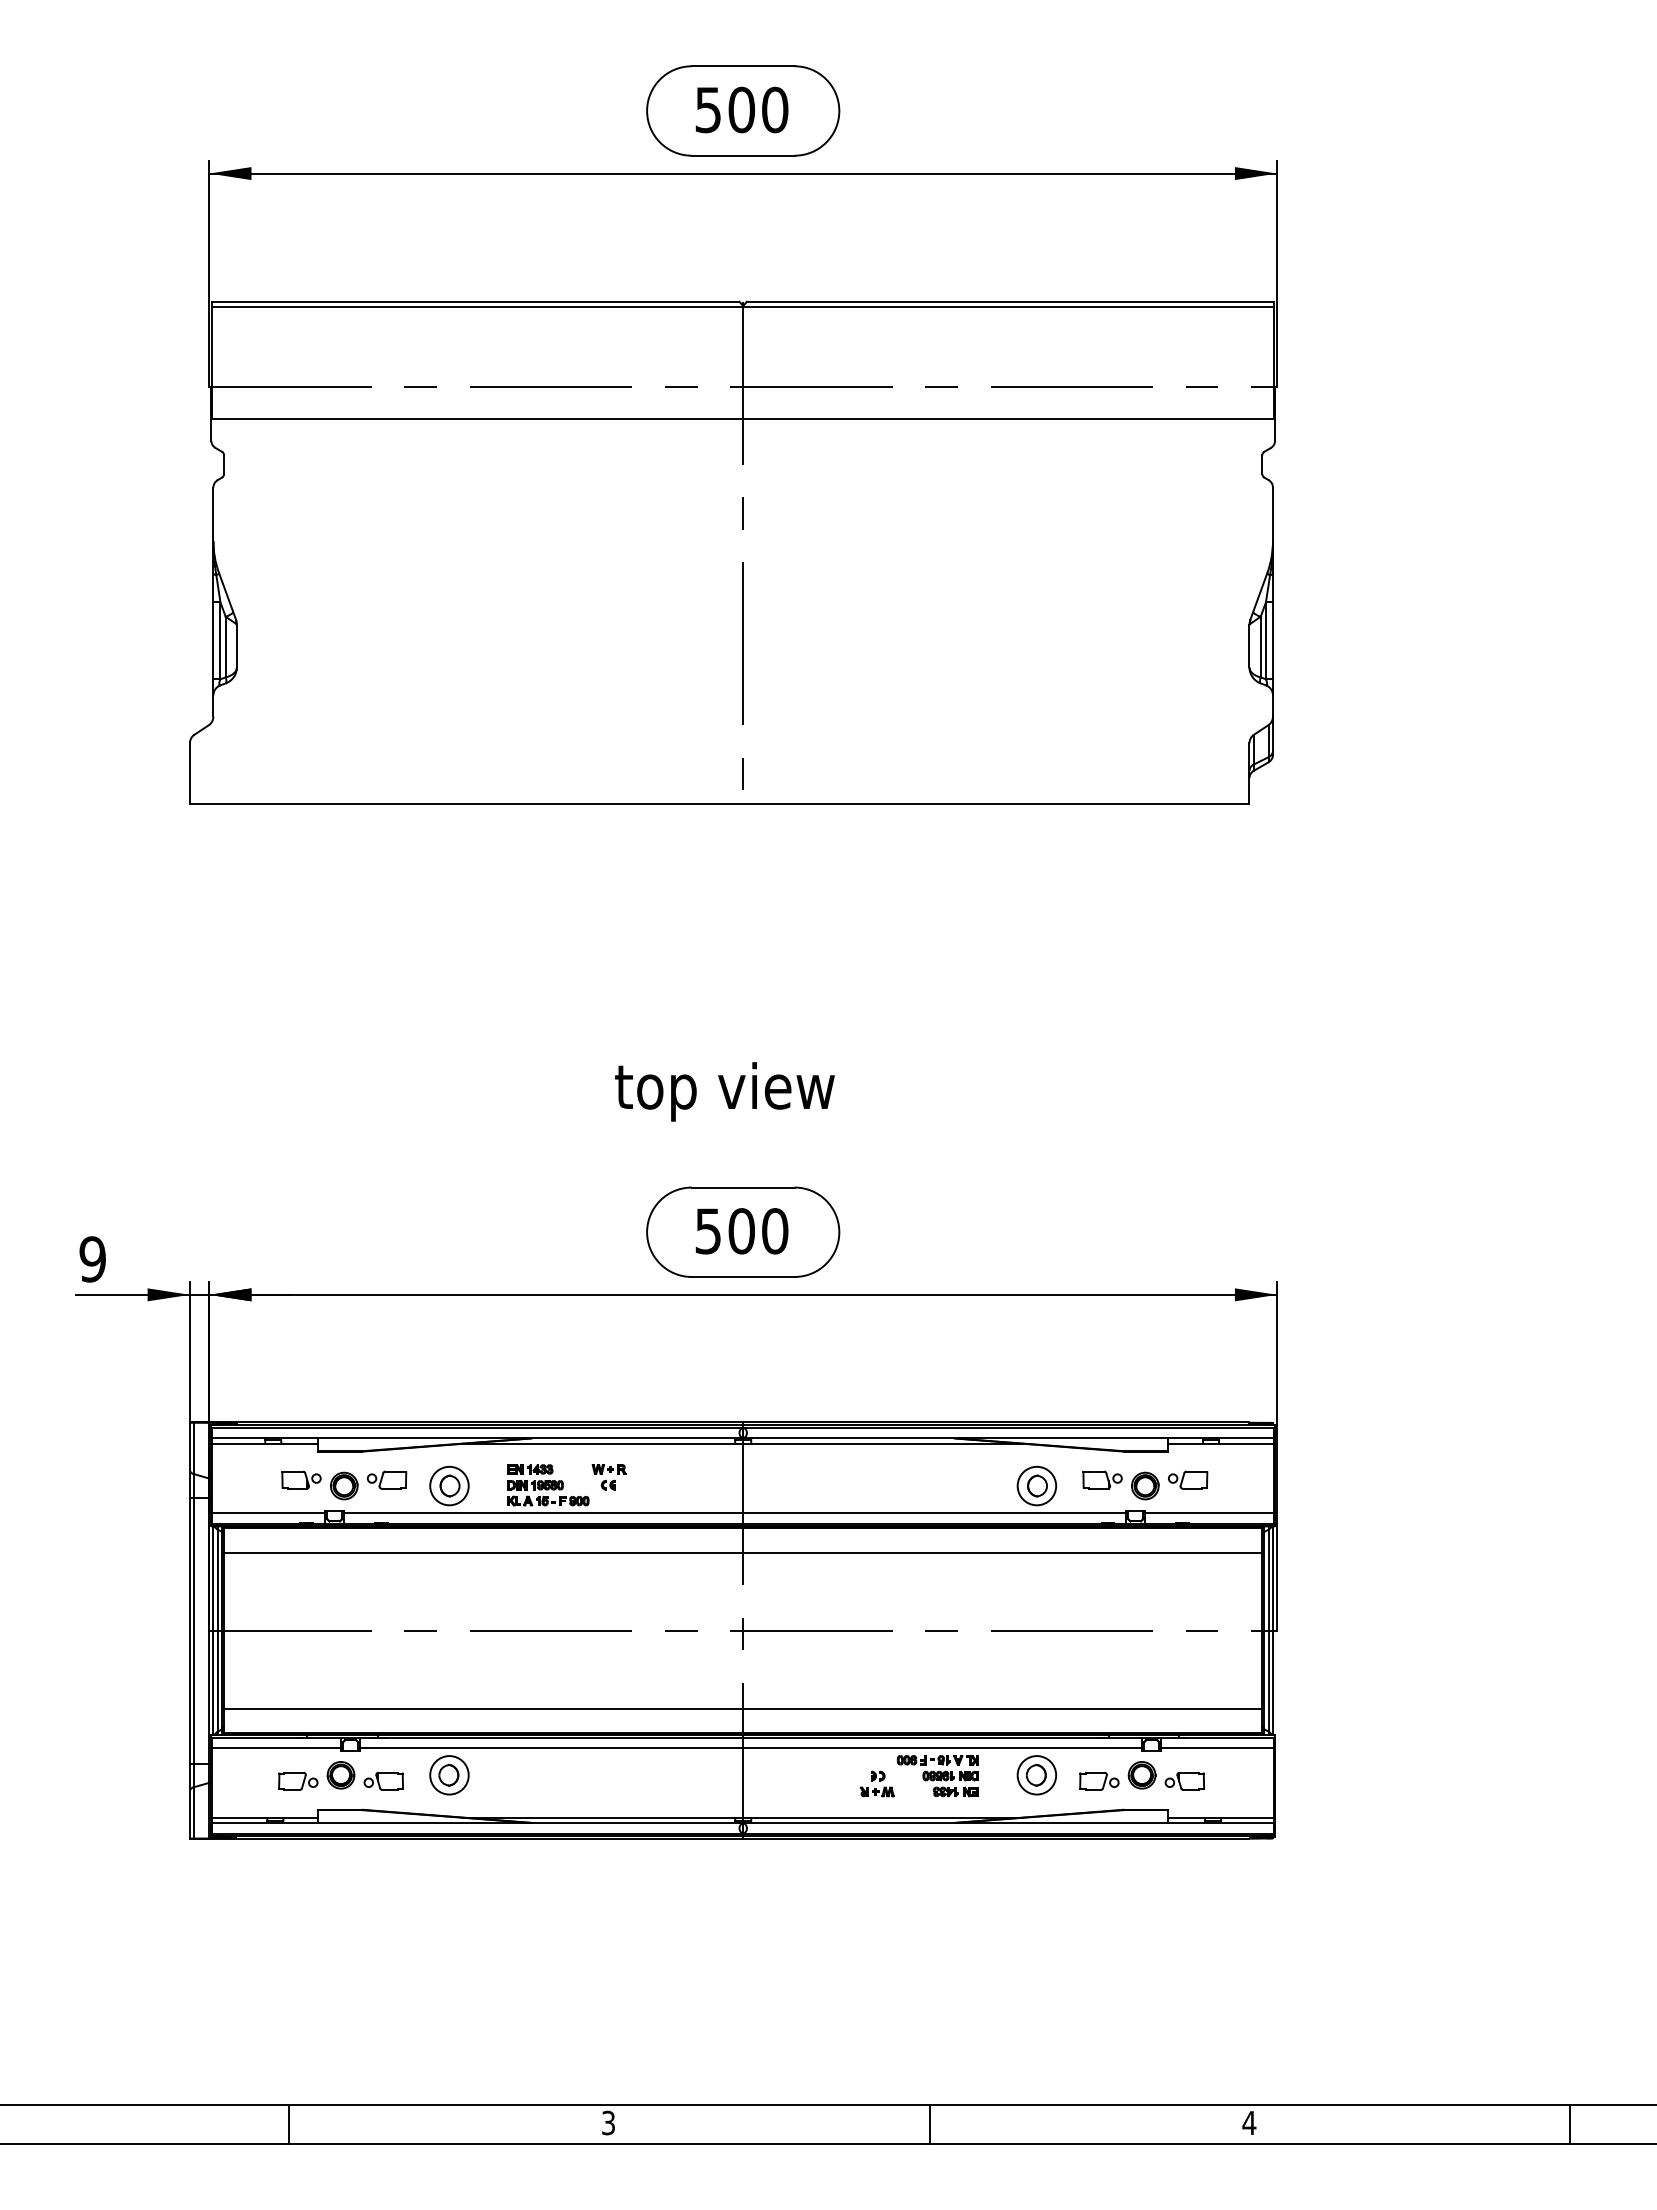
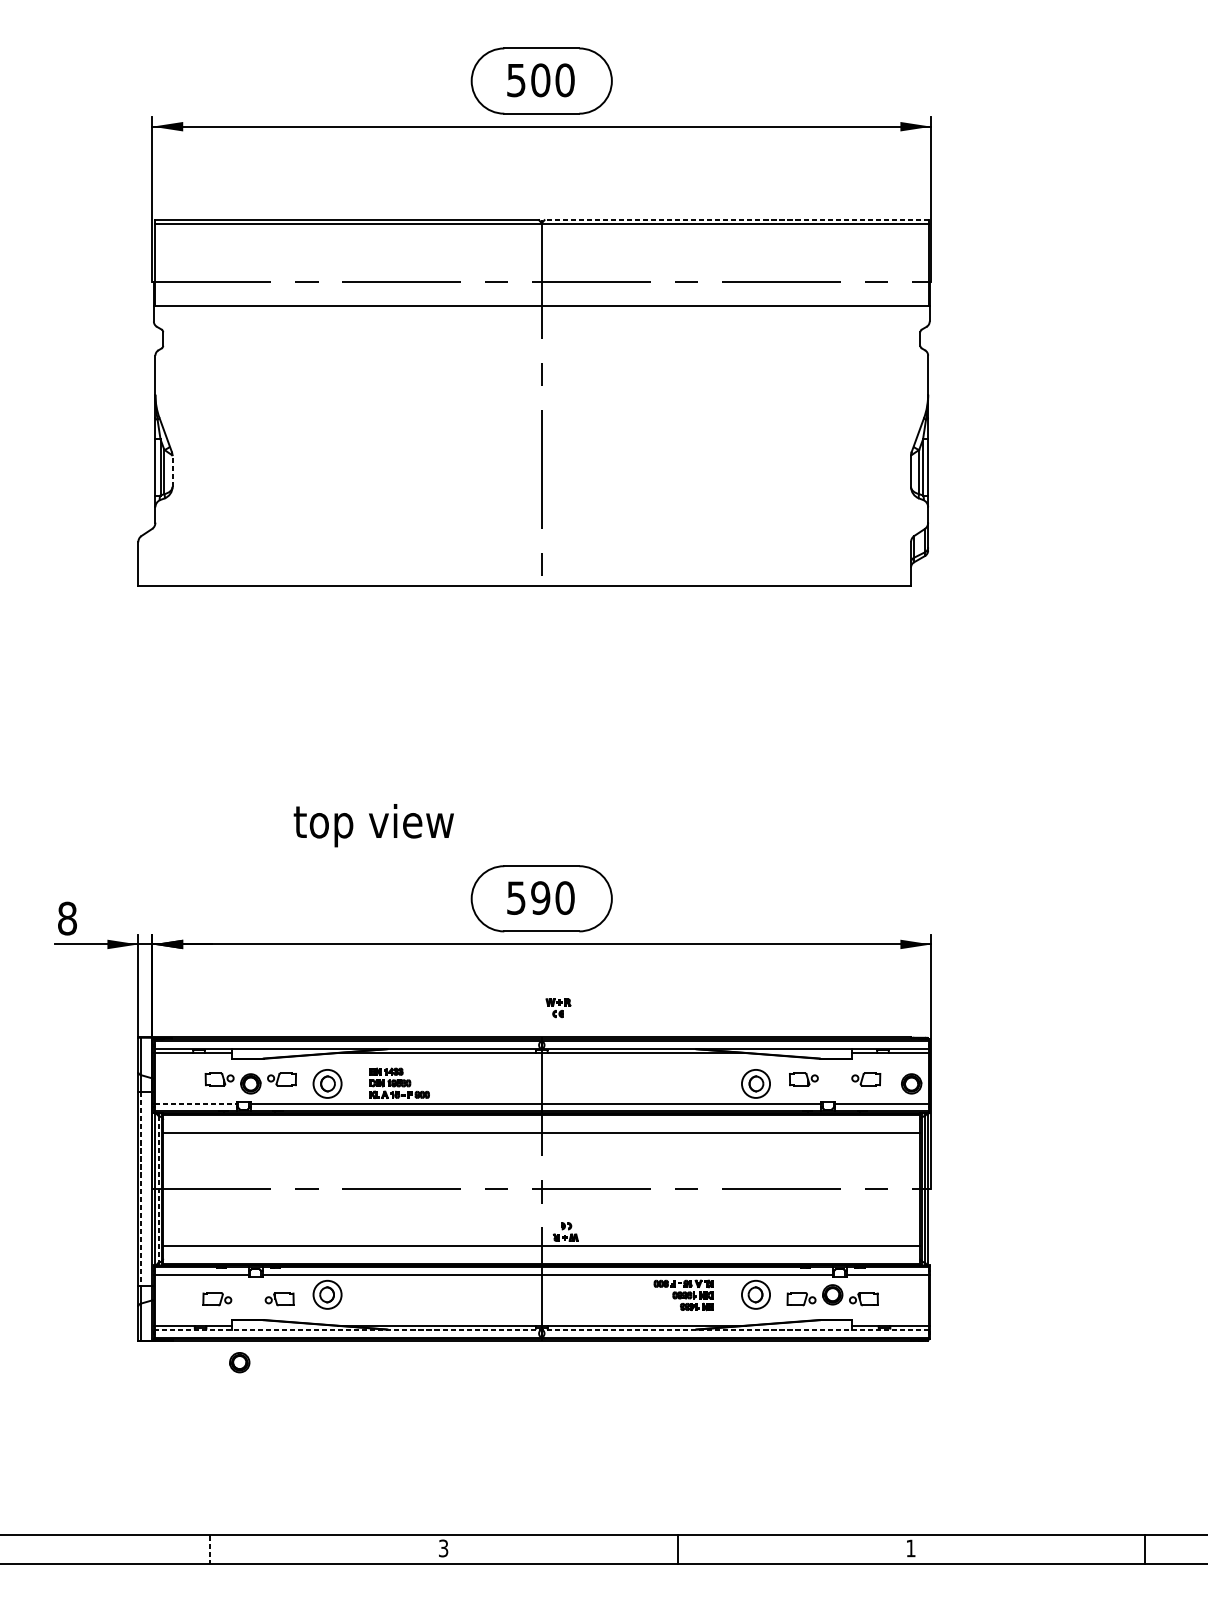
line: (1010, 301) -> (736, 220), solid -> dashed
line: (236, 645) -> (172, 470), solid -> dashed
text: (724, 1091) -> (373, 825), moved
text: (741, 1231) -> (540, 898), 500 -> 590
text: (92, 1259) -> (67, 918), 9 -> 8
part: (608, 1477) -> (558, 1008), moved
part: (1145, 1485) -> (911, 1083), moved
line: (269, 1512) -> (196, 1103), solid -> dashed
line: (194, 1631) -> (141, 1189), solid -> dashed
line: (217, 1631) -> (158, 1189), solid -> dashed
part: (340, 1775) -> (239, 1362), moved
part: (876, 1783) -> (565, 1231), moved
line: (743, 1822) -> (542, 1329), solid -> dashed
text: (1249, 2122) -> (911, 1548), 4 -> 1
line: (288, 2124) -> (210, 1549), solid -> dashed

